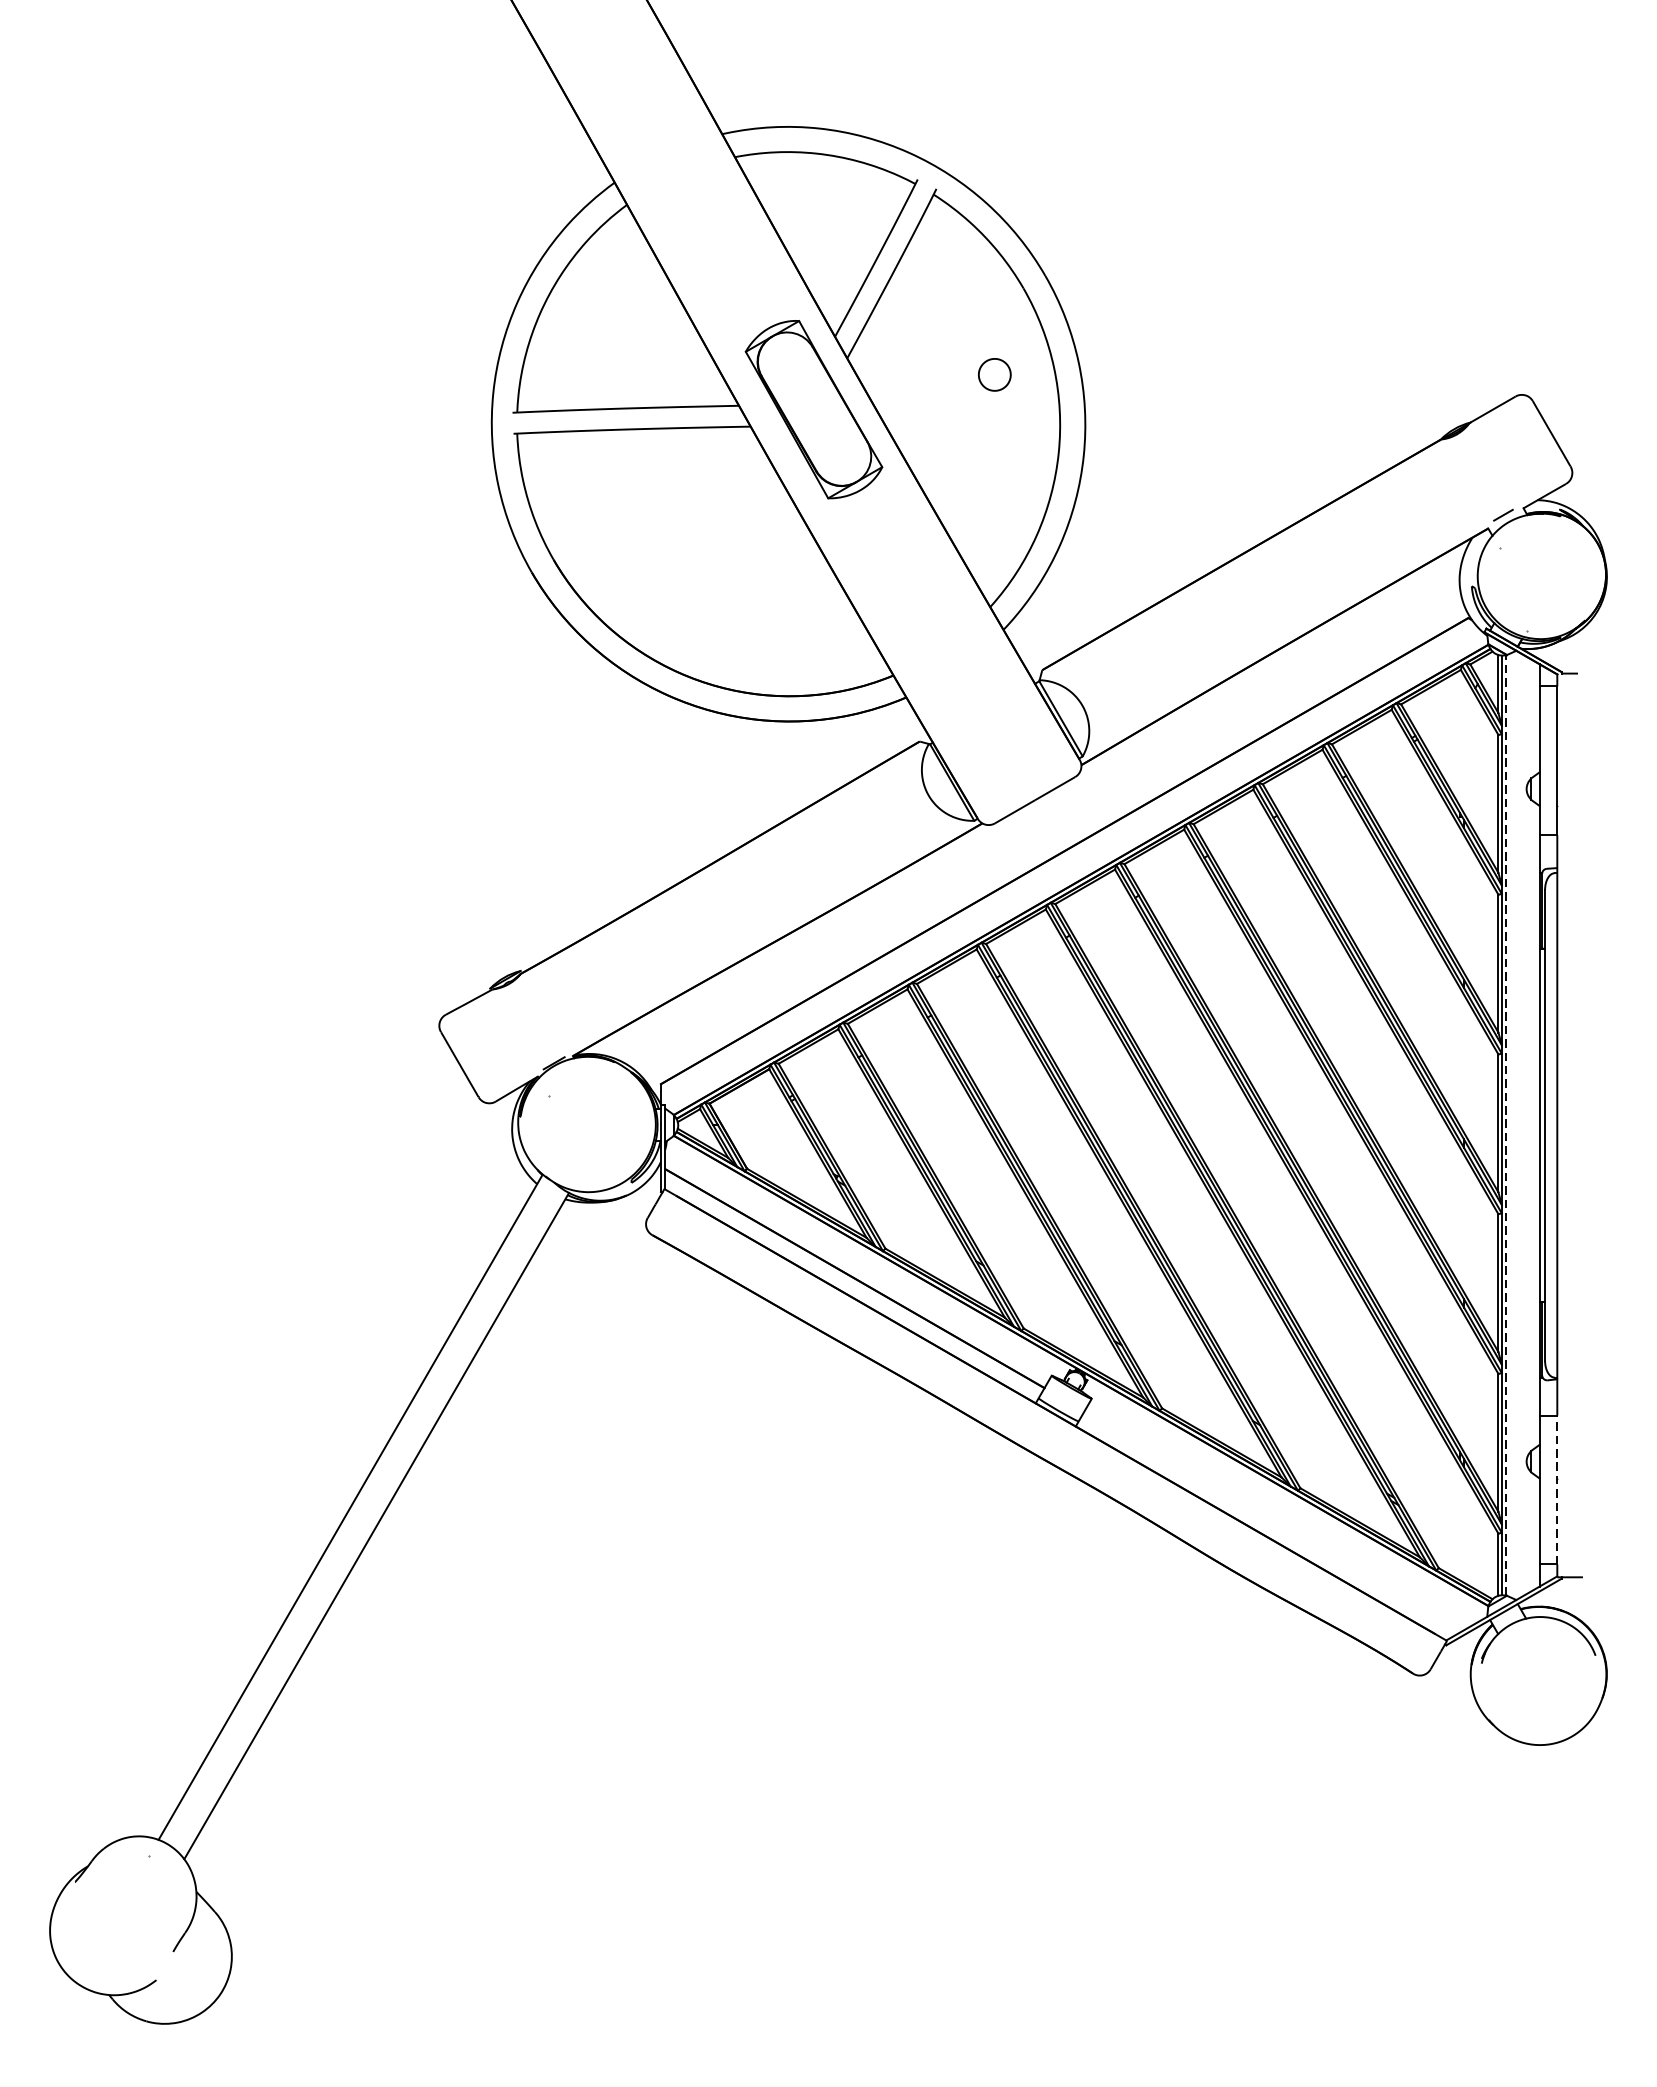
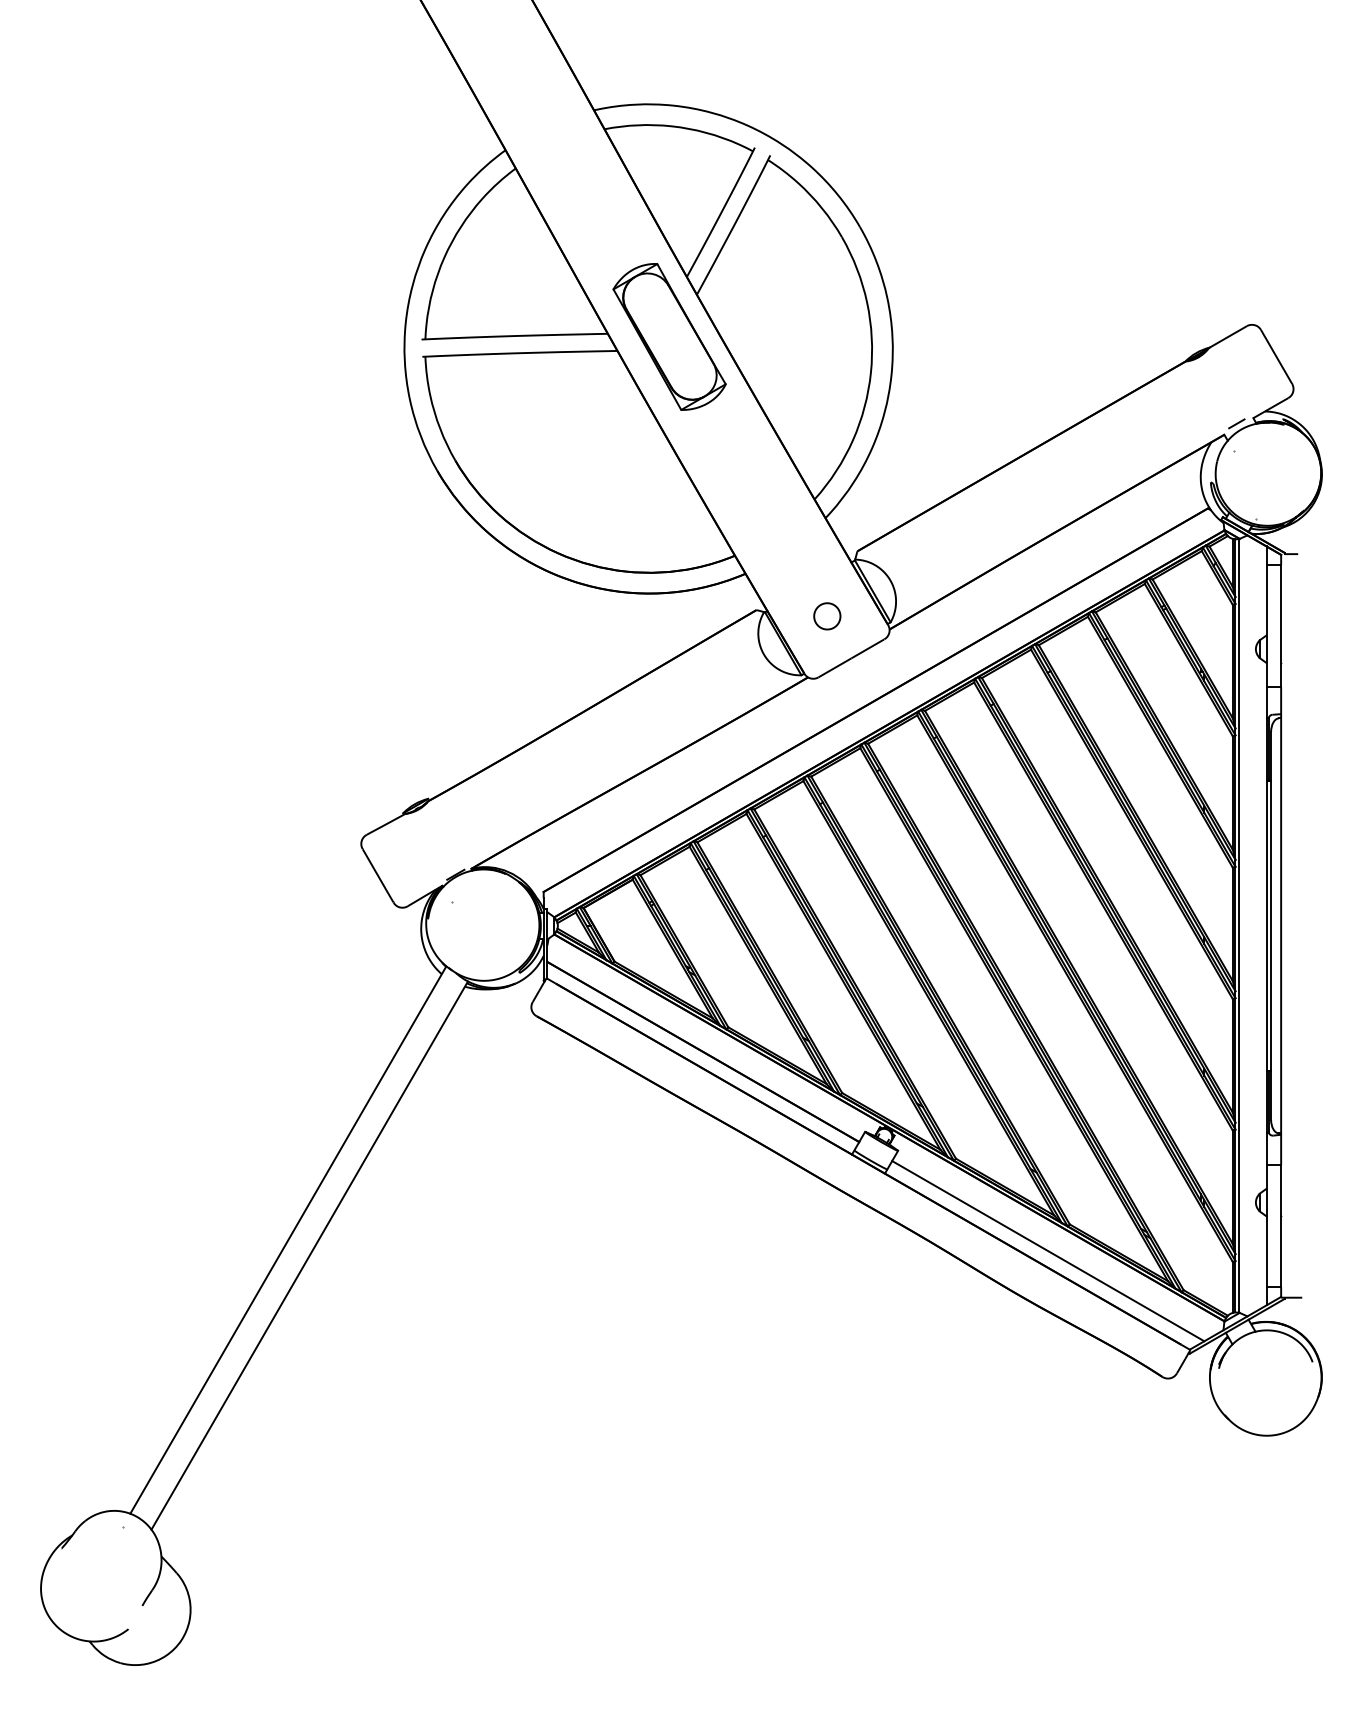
part: (995, 375) -> (827, 616), moved
line: (1506, 1124) -> (1239, 925), dashed -> solid
line: (1557, 1489) -> (1281, 1225), dashed -> solid
line: (1274, 1521) -> (1048, 1251), added

